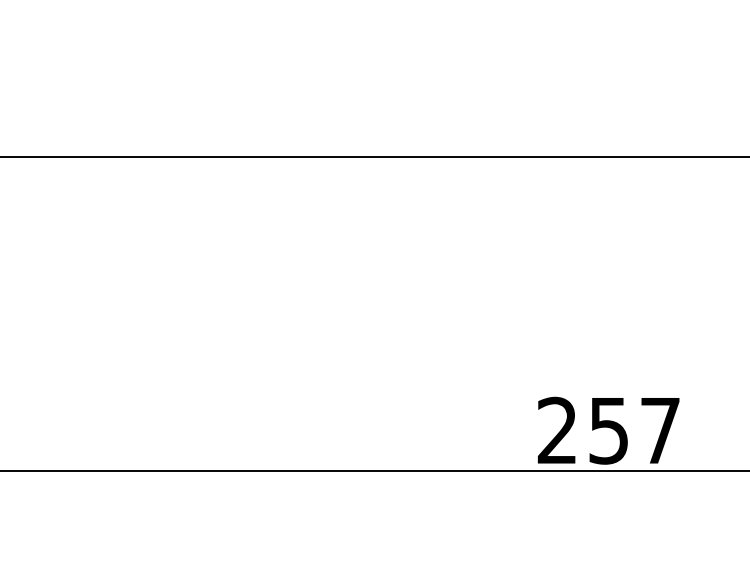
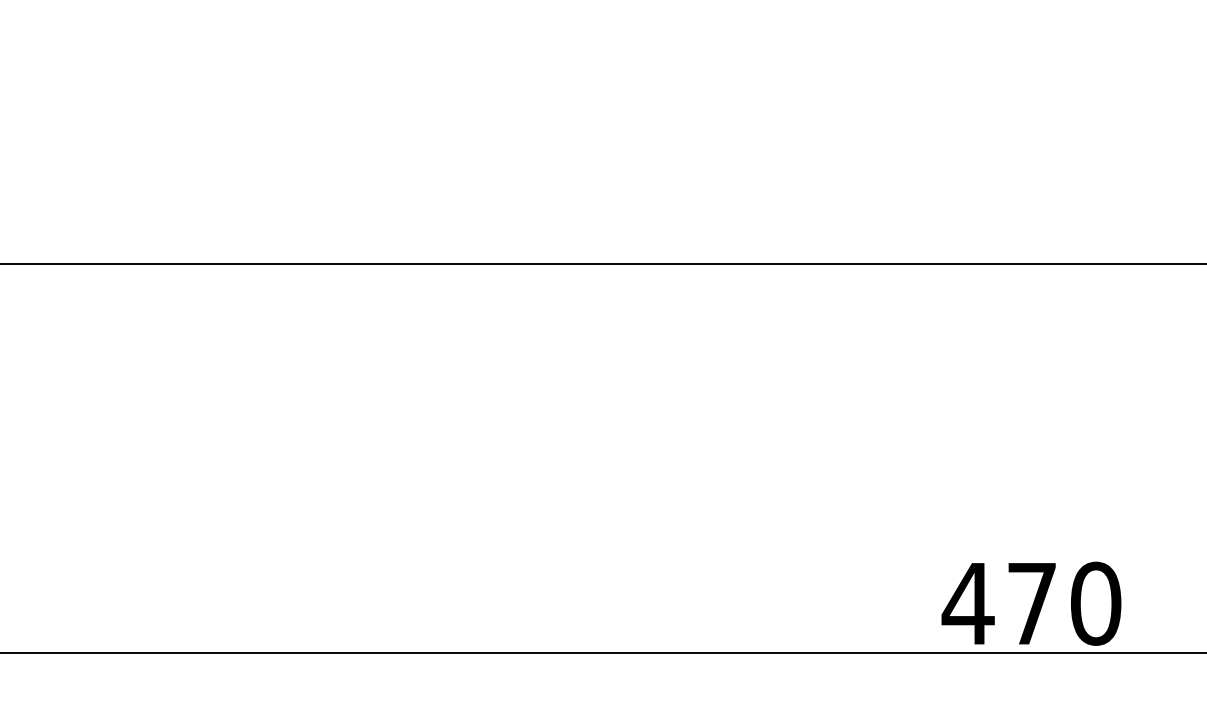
text: (608, 430) -> (1031, 603), 257 -> 470

